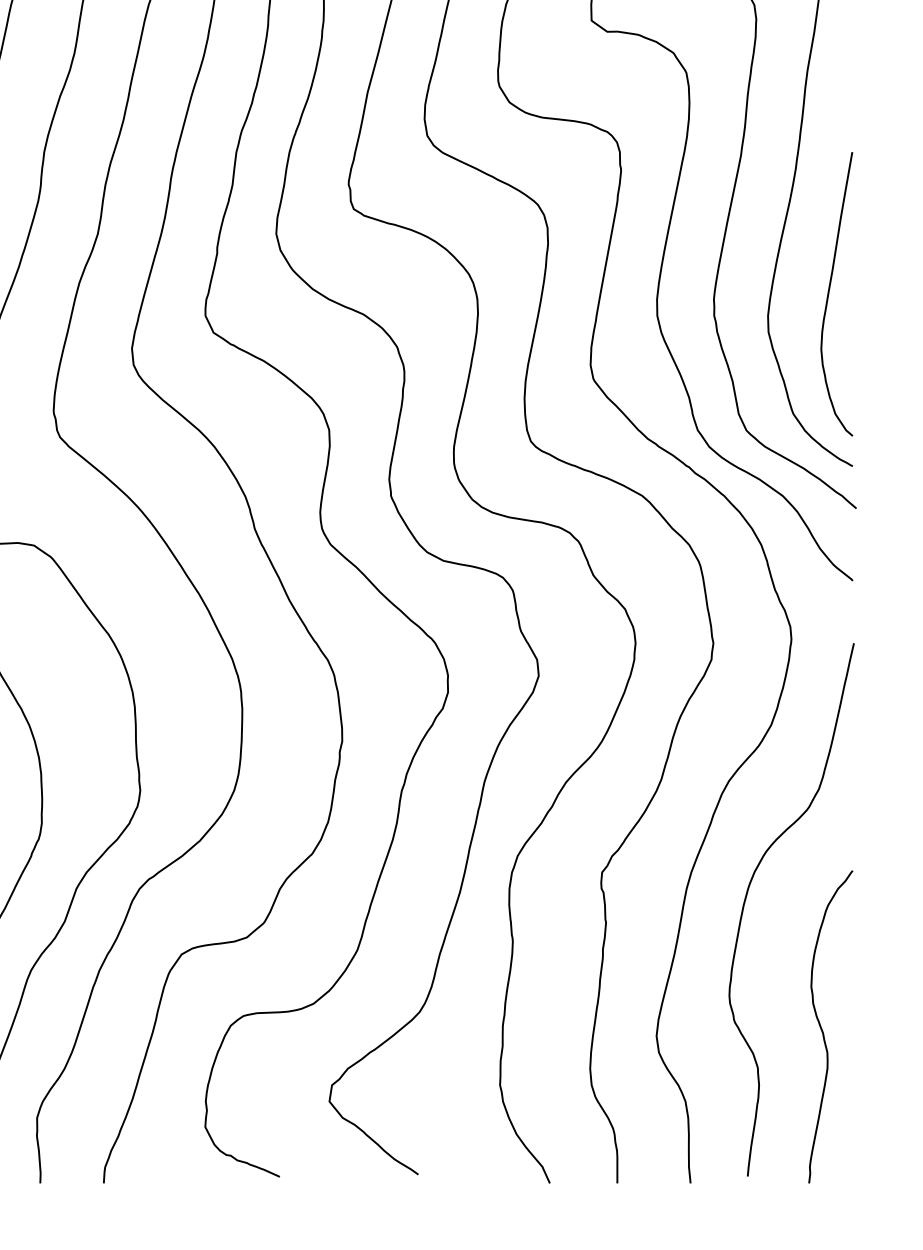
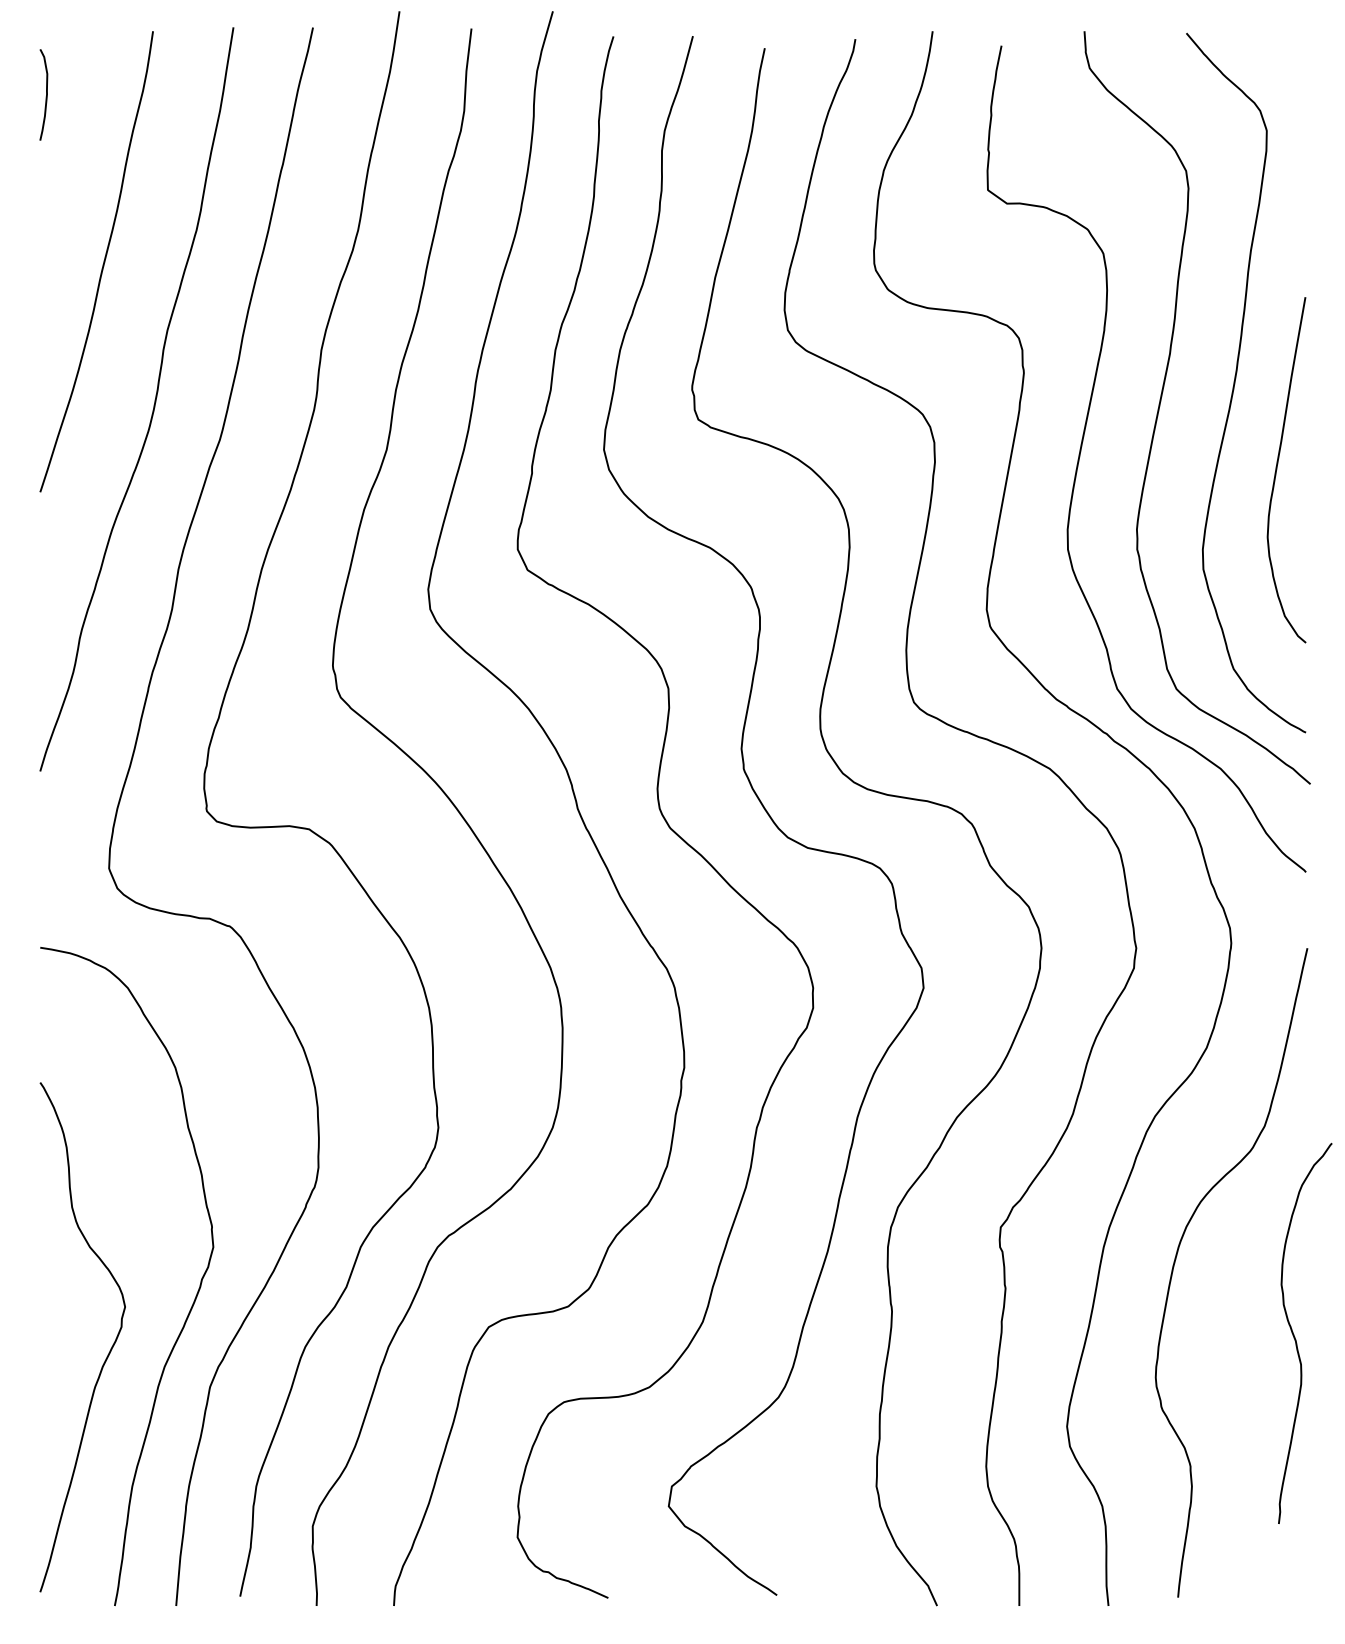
curve: (829, 293) -> (1277, 469), moved
curve: (821, 1027) -> (1294, 1334), moved

